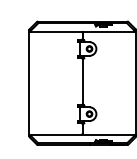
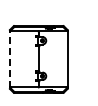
line: (28, 83) -> (9, 59), solid -> dashed

